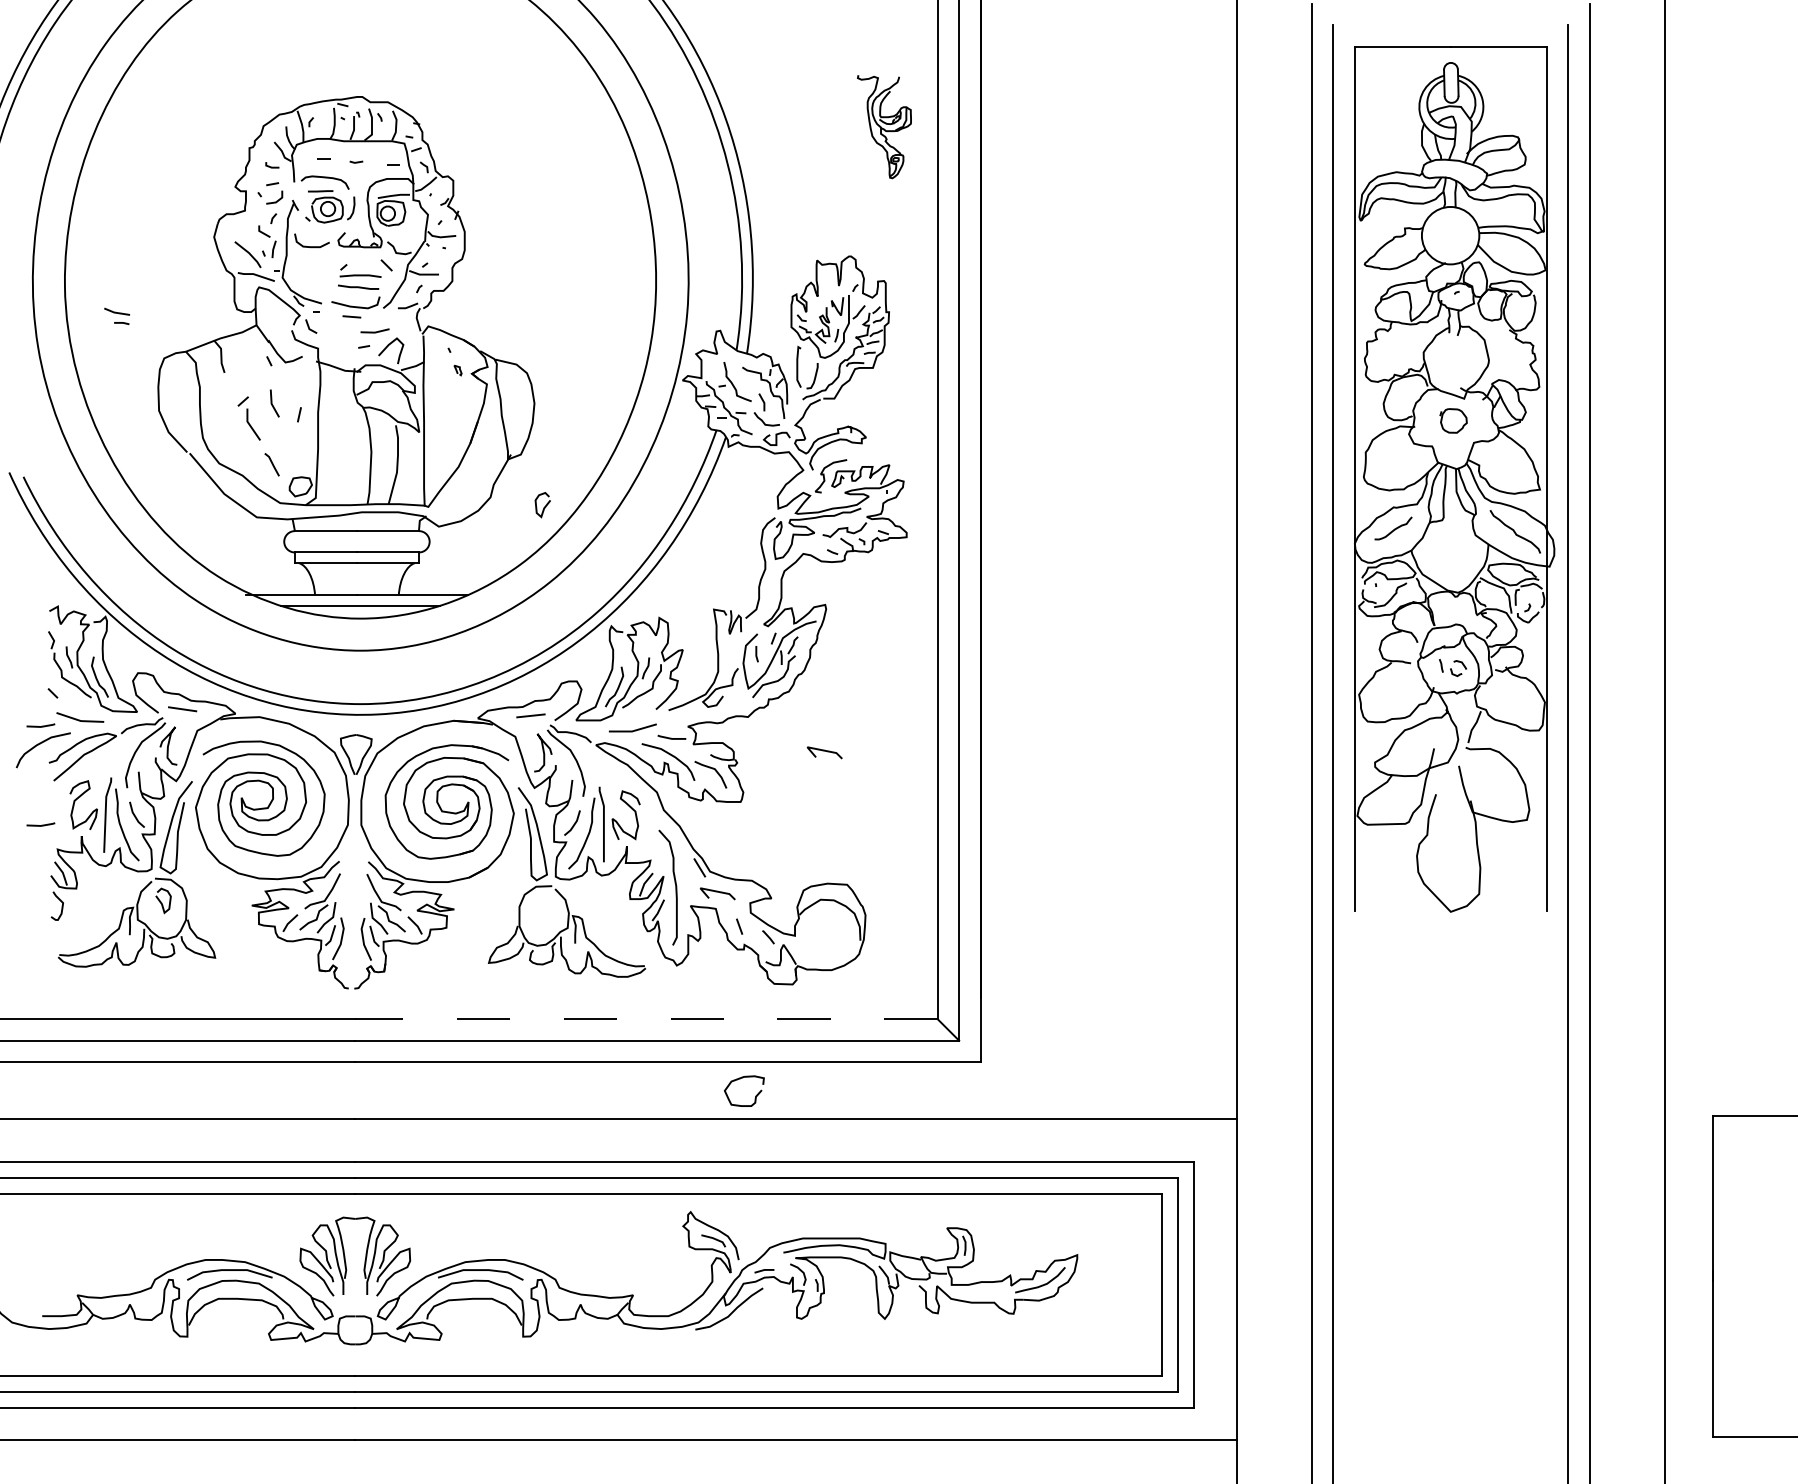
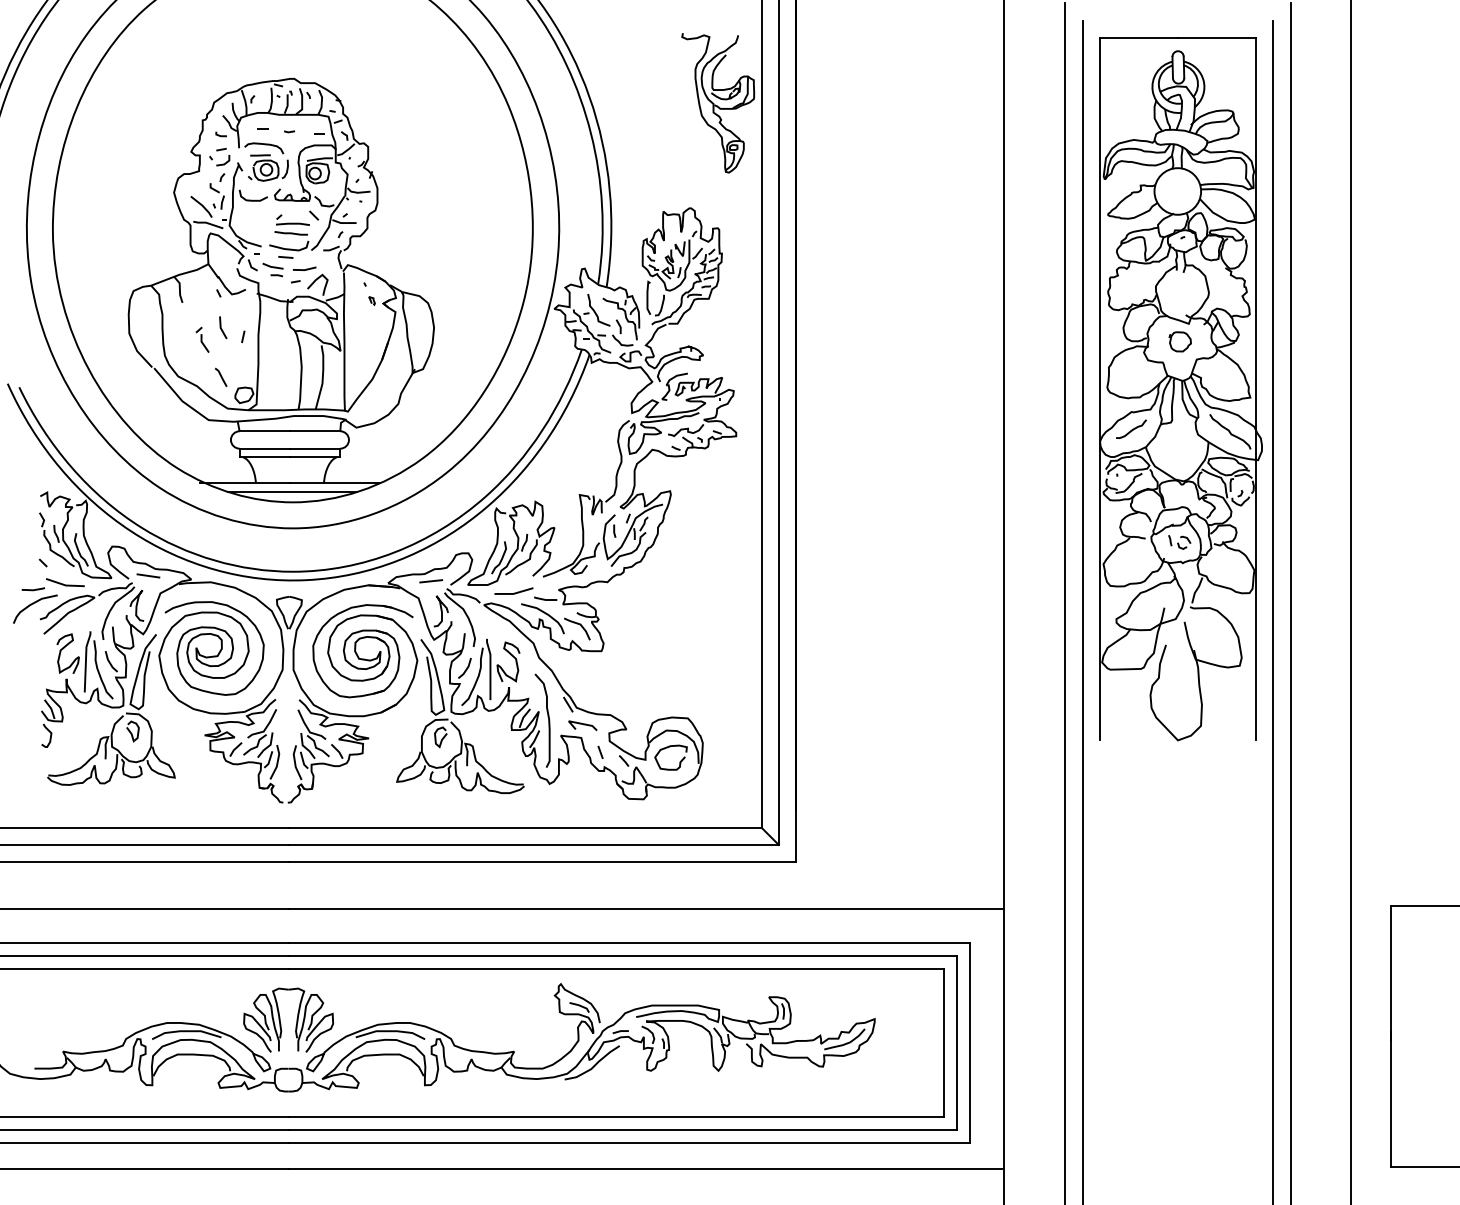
part: (884, 126) -> (718, 102), size x1.67
part: (117, 315) -> (273, 269), moved
part: (249, 418) -> (202, 339), size x0.71
curve: (544, 506) -> (442, 738), moved
line: (824, 751) -> (669, 610), removed
line: (41, 824) -> (33, 669), removed
line: (646, 1019) -> (525, 827), dashed -> solid
curve: (740, 1079) -> (667, 748), moved

